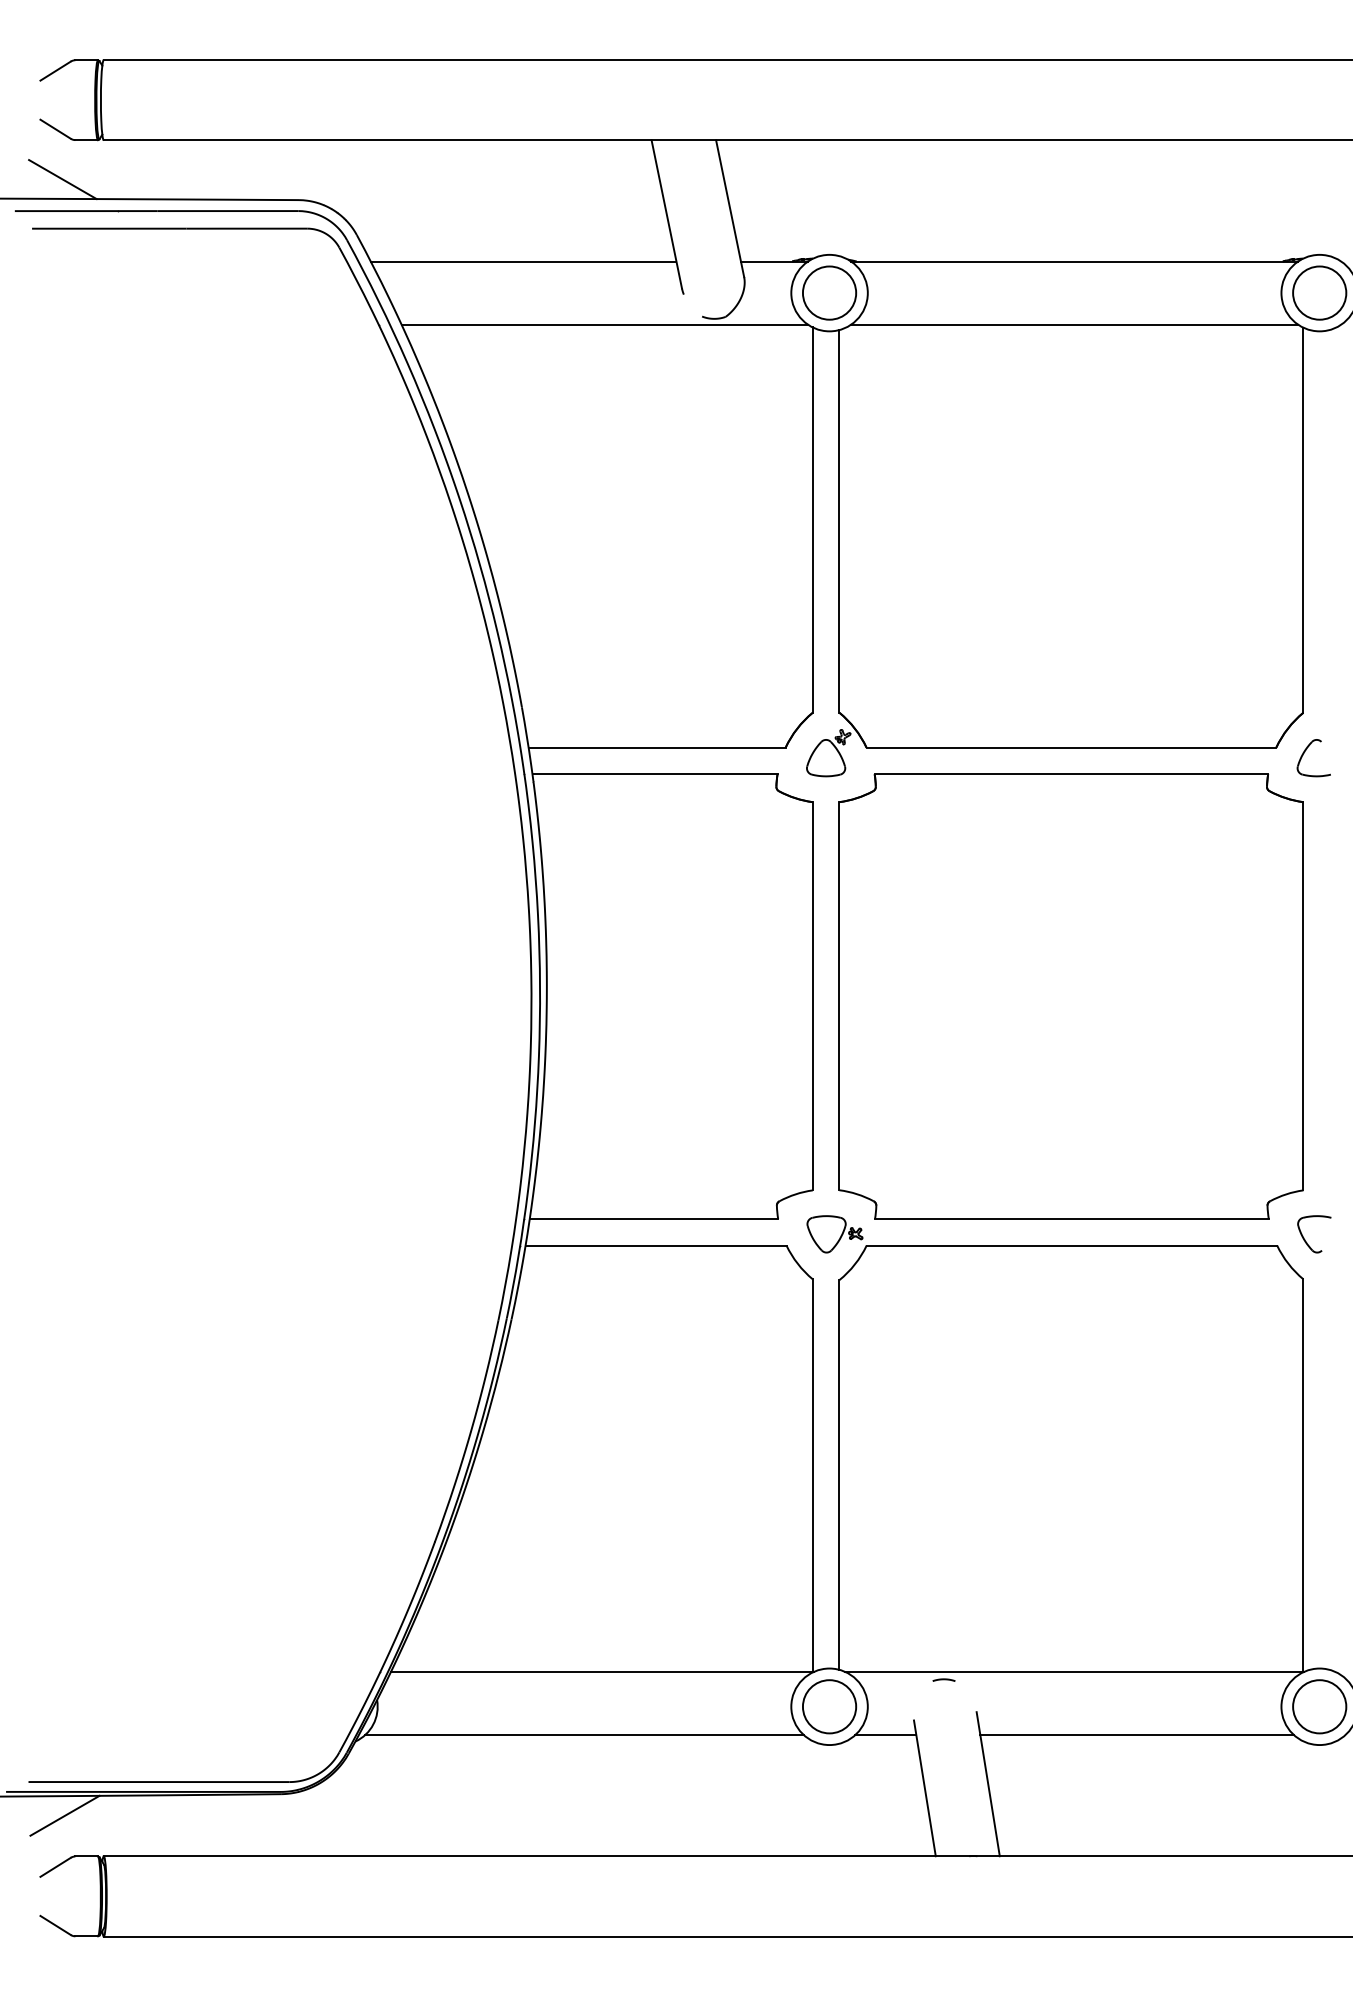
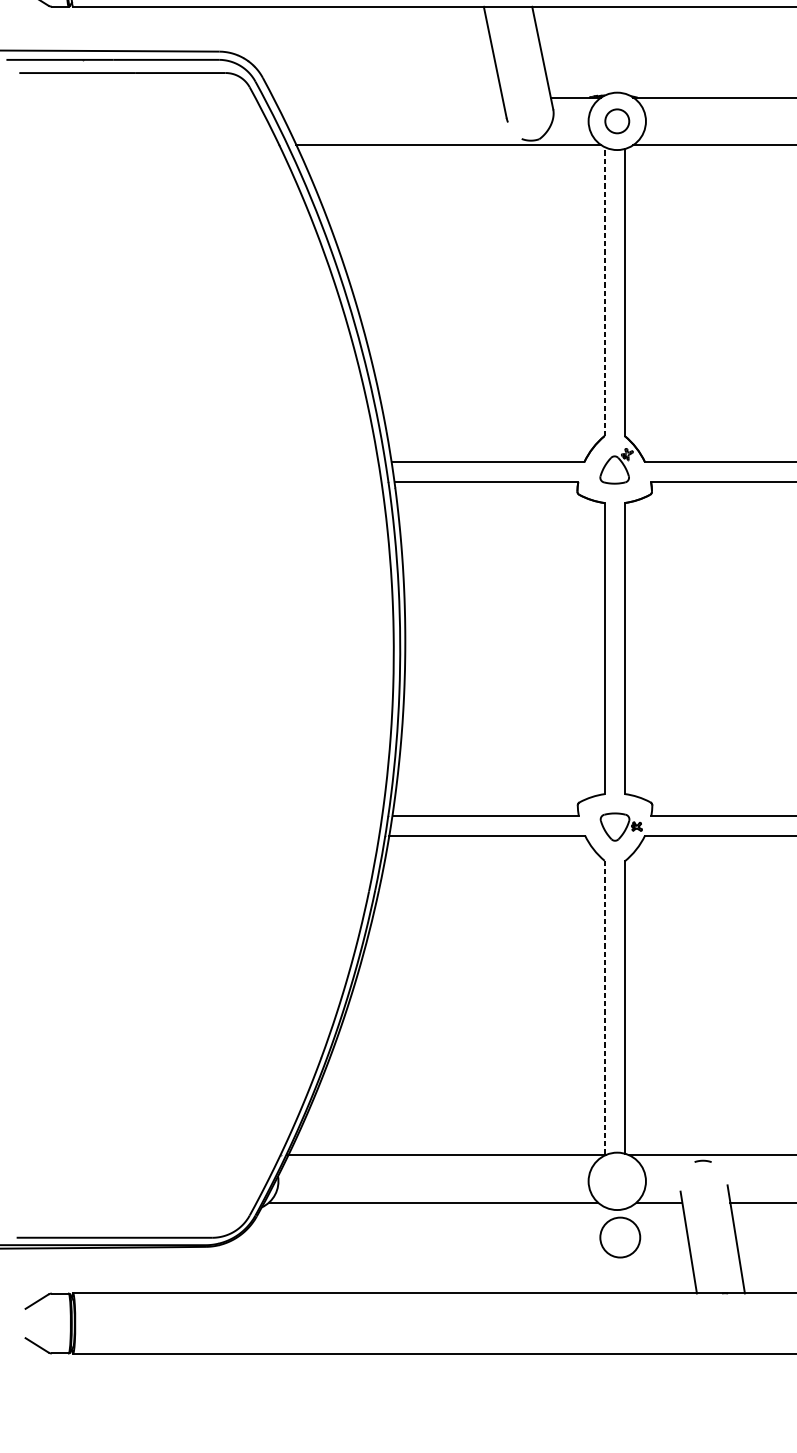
line: (62, 179) -> (42, 36), removed
line: (523, 261) -> (387, 97), removed
circle: (829, 292) -> (617, 120), size x0.6
line: (812, 520) -> (604, 291), solid -> dashed
line: (812, 1476) -> (604, 1008), solid -> dashed
circle: (829, 1706) -> (620, 1237), moved
line: (64, 1815) -> (43, 1262), removed

